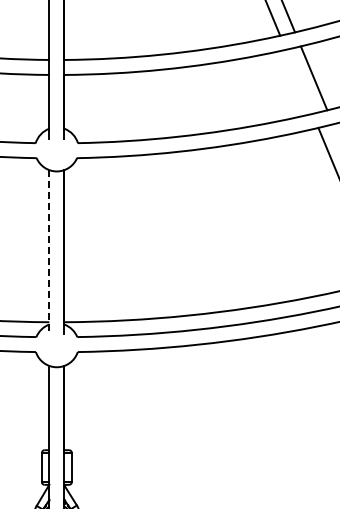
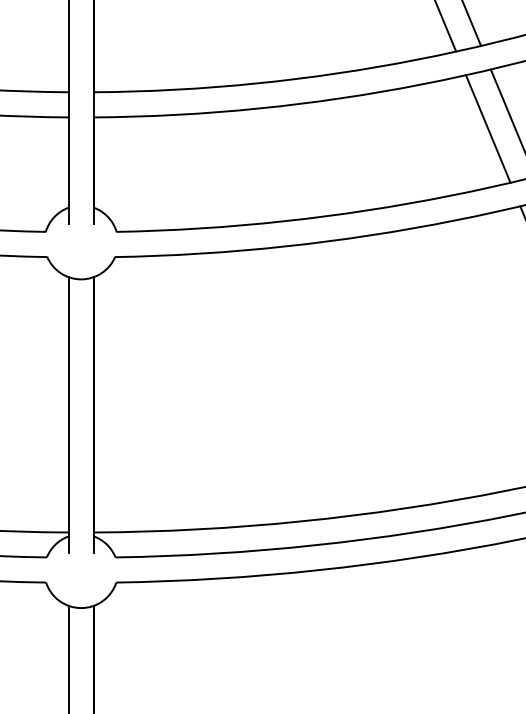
line: (299, 81) -> (488, 128), added
line: (49, 252) -> (68, 415), dashed -> solid

